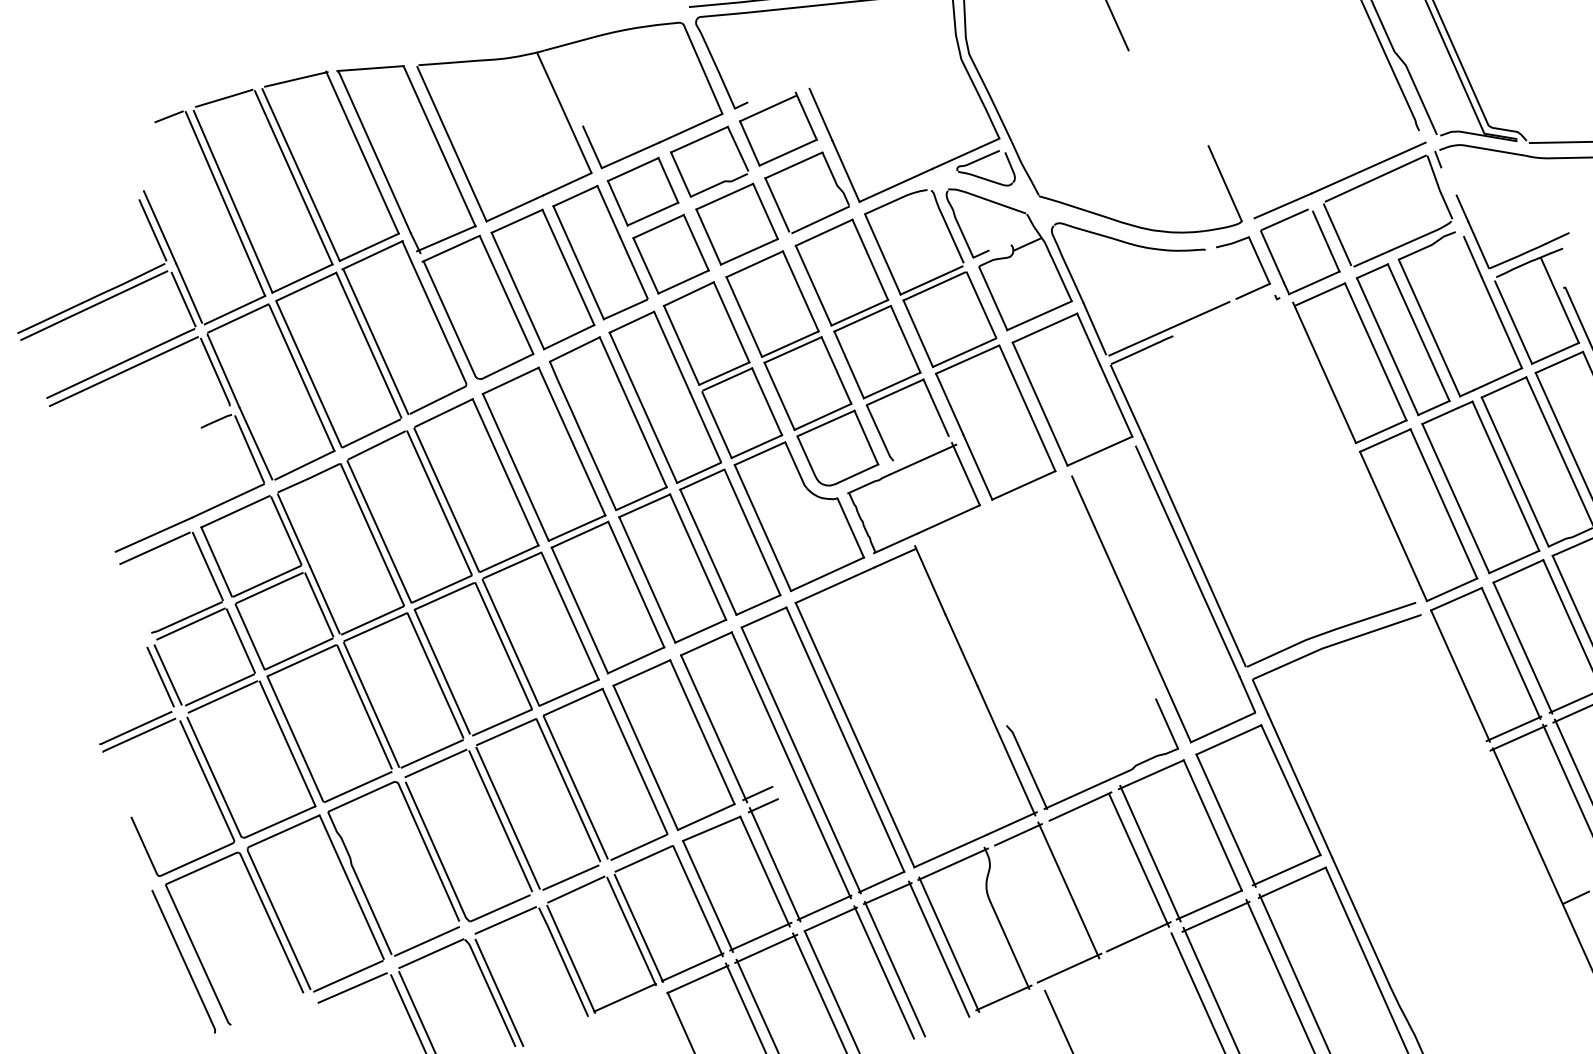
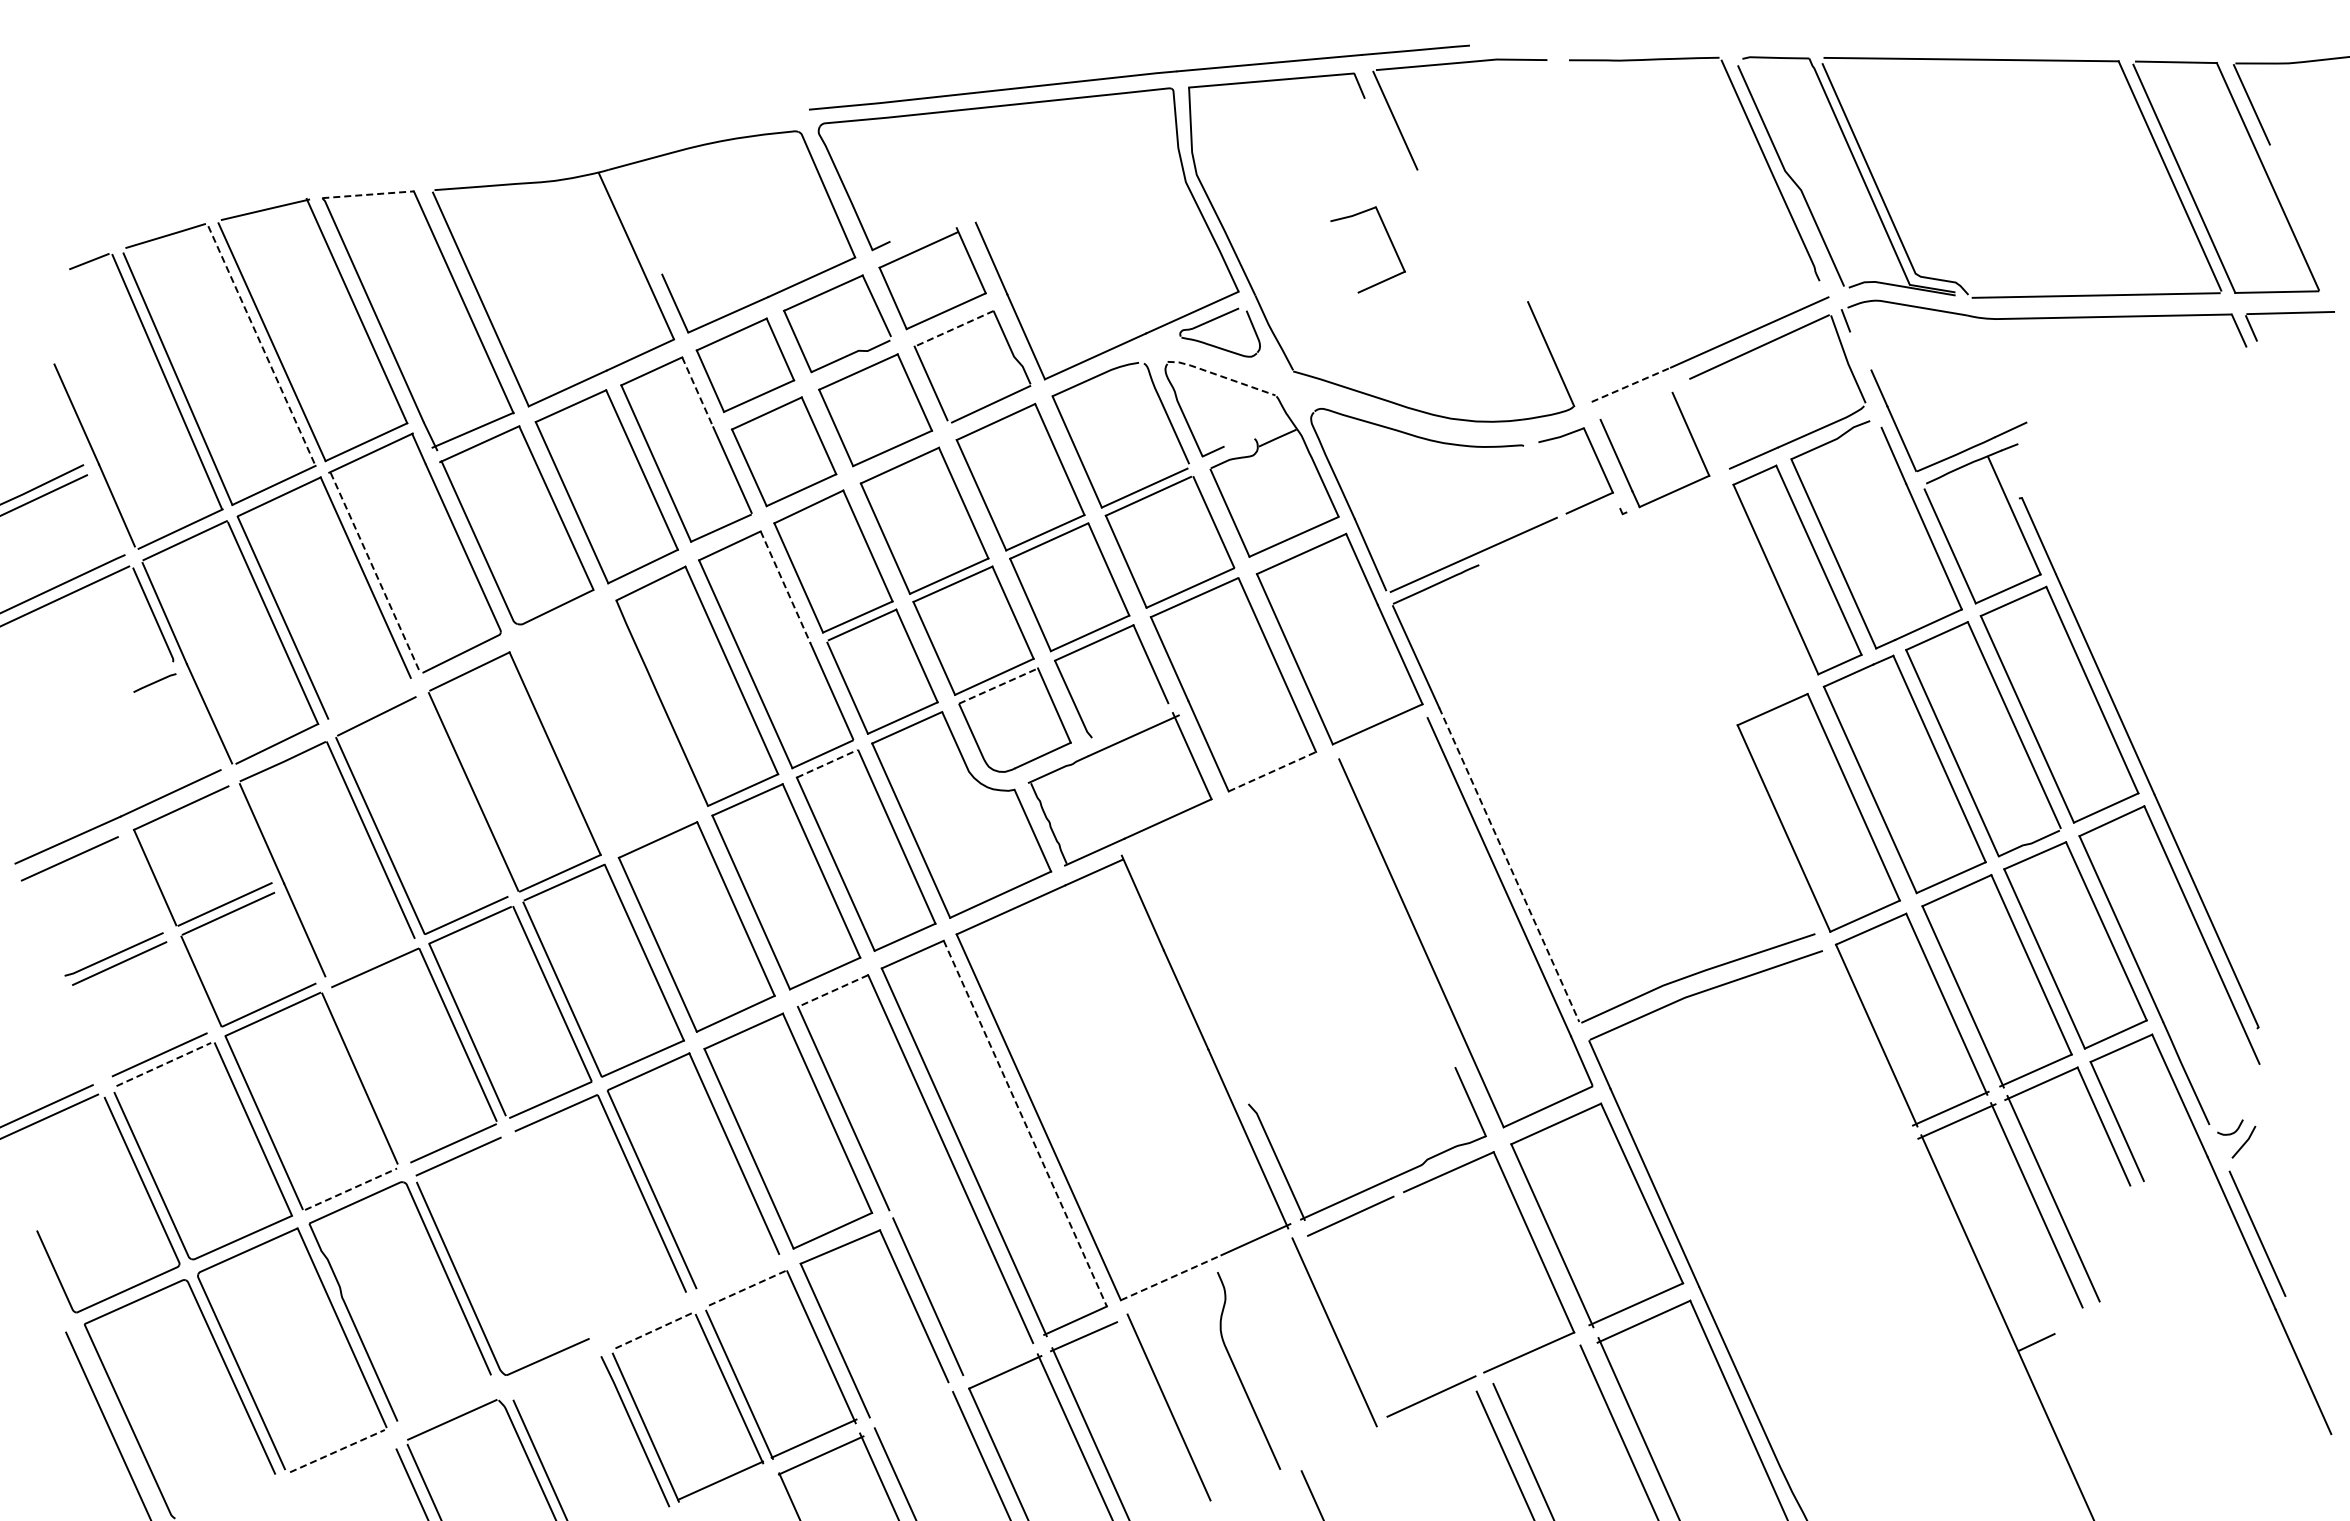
line: (370, 68) -> (368, 194), solid -> dashed
part: (1108, 101) -> (1389, 240), added
line: (793, 165) -> (953, 329), solid -> dashed
line: (294, 178) -> (262, 346), solid -> dashed
line: (987, 199) -> (1221, 376), solid -> dashed
line: (1283, 205) -> (1631, 384), solid -> dashed
line: (608, 211) -> (697, 392), solid -> dashed
line: (1284, 220) -> (1633, 404), removed
line: (152, 230) -> (66, 418), removed
line: (1337, 234) -> (1706, 424), removed
line: (183, 299) -> (109, 514), removed
line: (375, 341) -> (375, 572), solid -> dashed
line: (672, 352) -> (785, 587), solid -> dashed
part: (1349, 363) -> (1723, 602), removed
line: (825, 423) -> (998, 685), solid -> dashed
line: (371, 433) -> (369, 699), removed
line: (249, 449) -> (200, 721), removed
part: (544, 454) -> (608, 728), removed
line: (702, 479) -> (827, 763), solid -> dashed
line: (1023, 485) -> (1272, 771), solid -> dashed
line: (439, 502) -> (463, 795), removed
line: (286, 530) -> (251, 834), removed
line: (1195, 552) -> (1509, 864), solid -> dashed
line: (207, 566) -> (142, 883), removed
line: (318, 604) -> (296, 936), removed
line: (372, 620) -> (370, 958), removed
line: (240, 640) -> (188, 986), removed
line: (706, 644) -> (833, 991), solid -> dashed
line: (167, 675) -> (87, 1034), removed
line: (160, 676) -> (77, 1036), removed
line: (223, 696) -> (164, 1064), solid -> dashed
line: (371, 704) -> (369, 1075), removed
line: (845, 740) -> (1025, 1124), solid -> dashed
line: (358, 787) -> (351, 1189), solid -> dashed
line: (758, 793) -> (904, 1197), removed
line: (763, 806) -> (911, 1215), removed
line: (508, 817) -> (558, 1231), removed
line: (500, 821) -> (547, 1236), removed
line: (1018, 834) -> (1264, 1255), removed
line: (638, 847) -> (739, 1272), removed
line: (950, 850) -> (1171, 1277), solid -> dashed
line: (1150, 853) -> (1447, 1281), removed
line: (643, 858) -> (746, 1288), solid -> dashed
line: (1138, 860) -> (1431, 1290), removed
line: (953, 863) -> (1174, 1295), removed
line: (570, 877) -> (645, 1314), removed
line: (575, 889) -> (652, 1331), solid -> dashed
line: (824, 907) -> (996, 1356), removed
line: (1216, 916) -> (1538, 1368), removed
line: (505, 920) -> (555, 1373), removed
line: (760, 936) -> (907, 1396), removed
line: (427, 941) -> (446, 1402), removed
line: (766, 948) -> (915, 1412), removed
line: (938, 949) -> (1154, 1413), removed
line: (1069, 967) -> (1335, 1439), removed
line: (348, 976) -> (337, 1451), solid -> dashed
line: (352, 987) -> (343, 1466), removed
line: (1003, 998) -> (1244, 1481), removed

